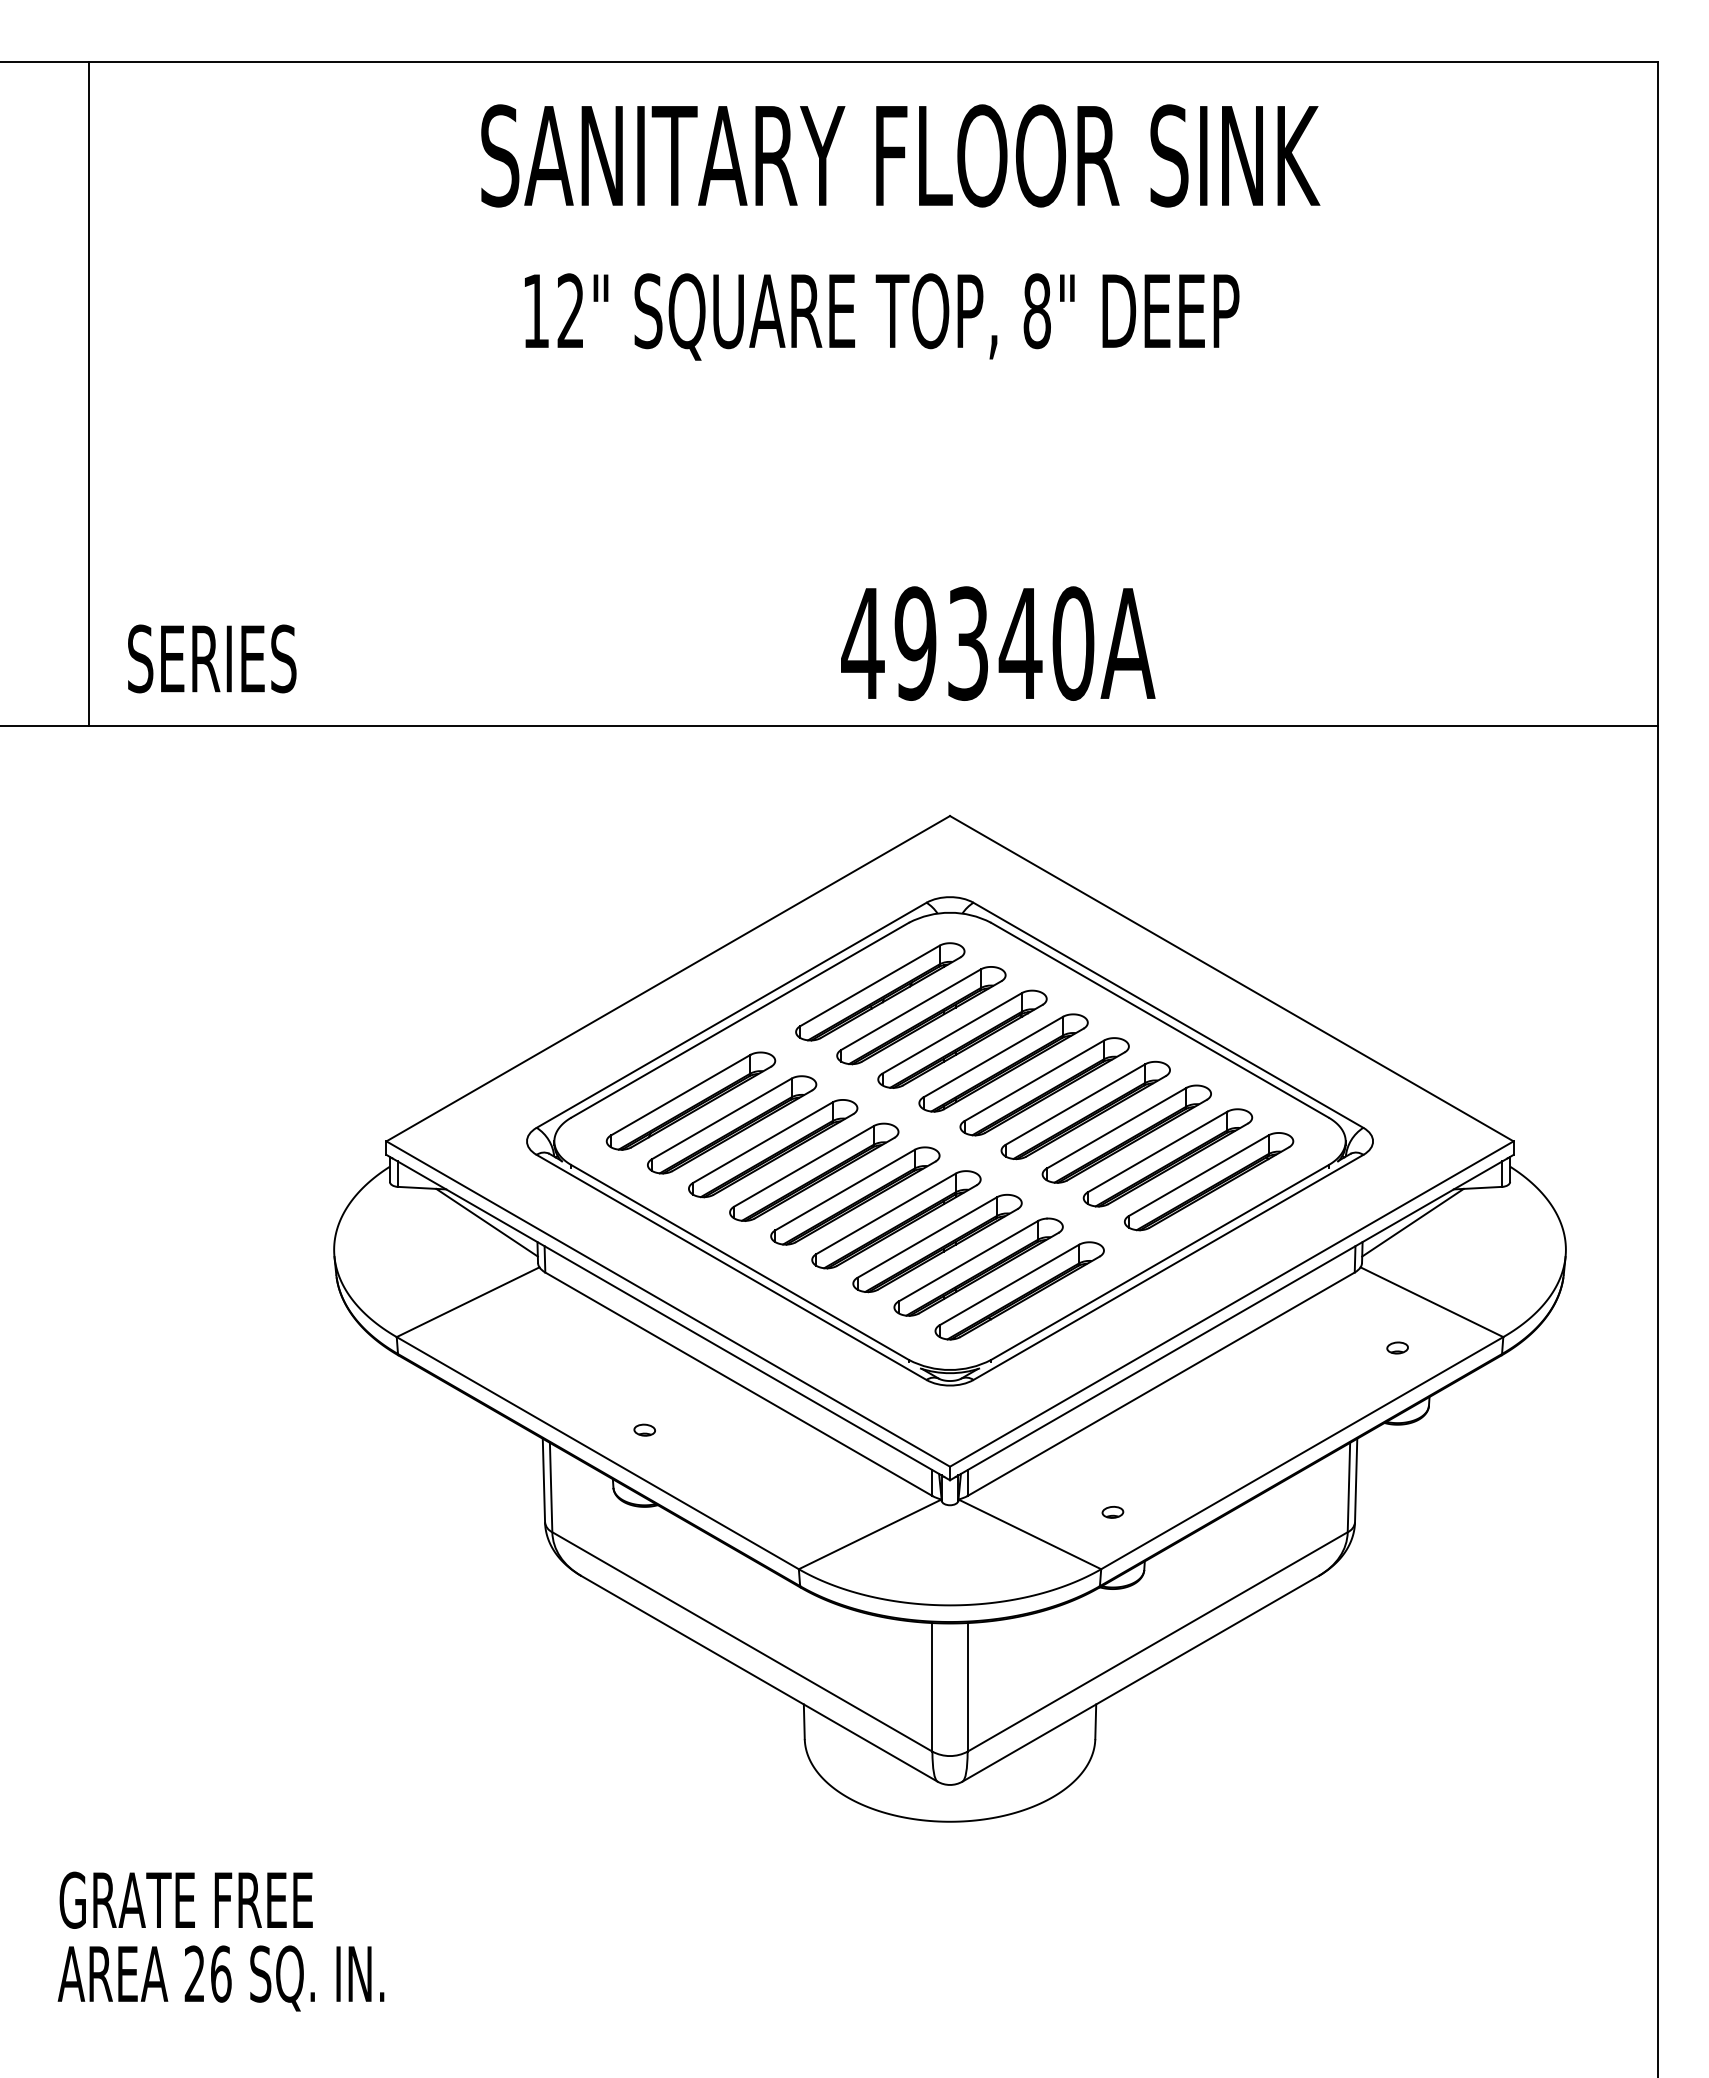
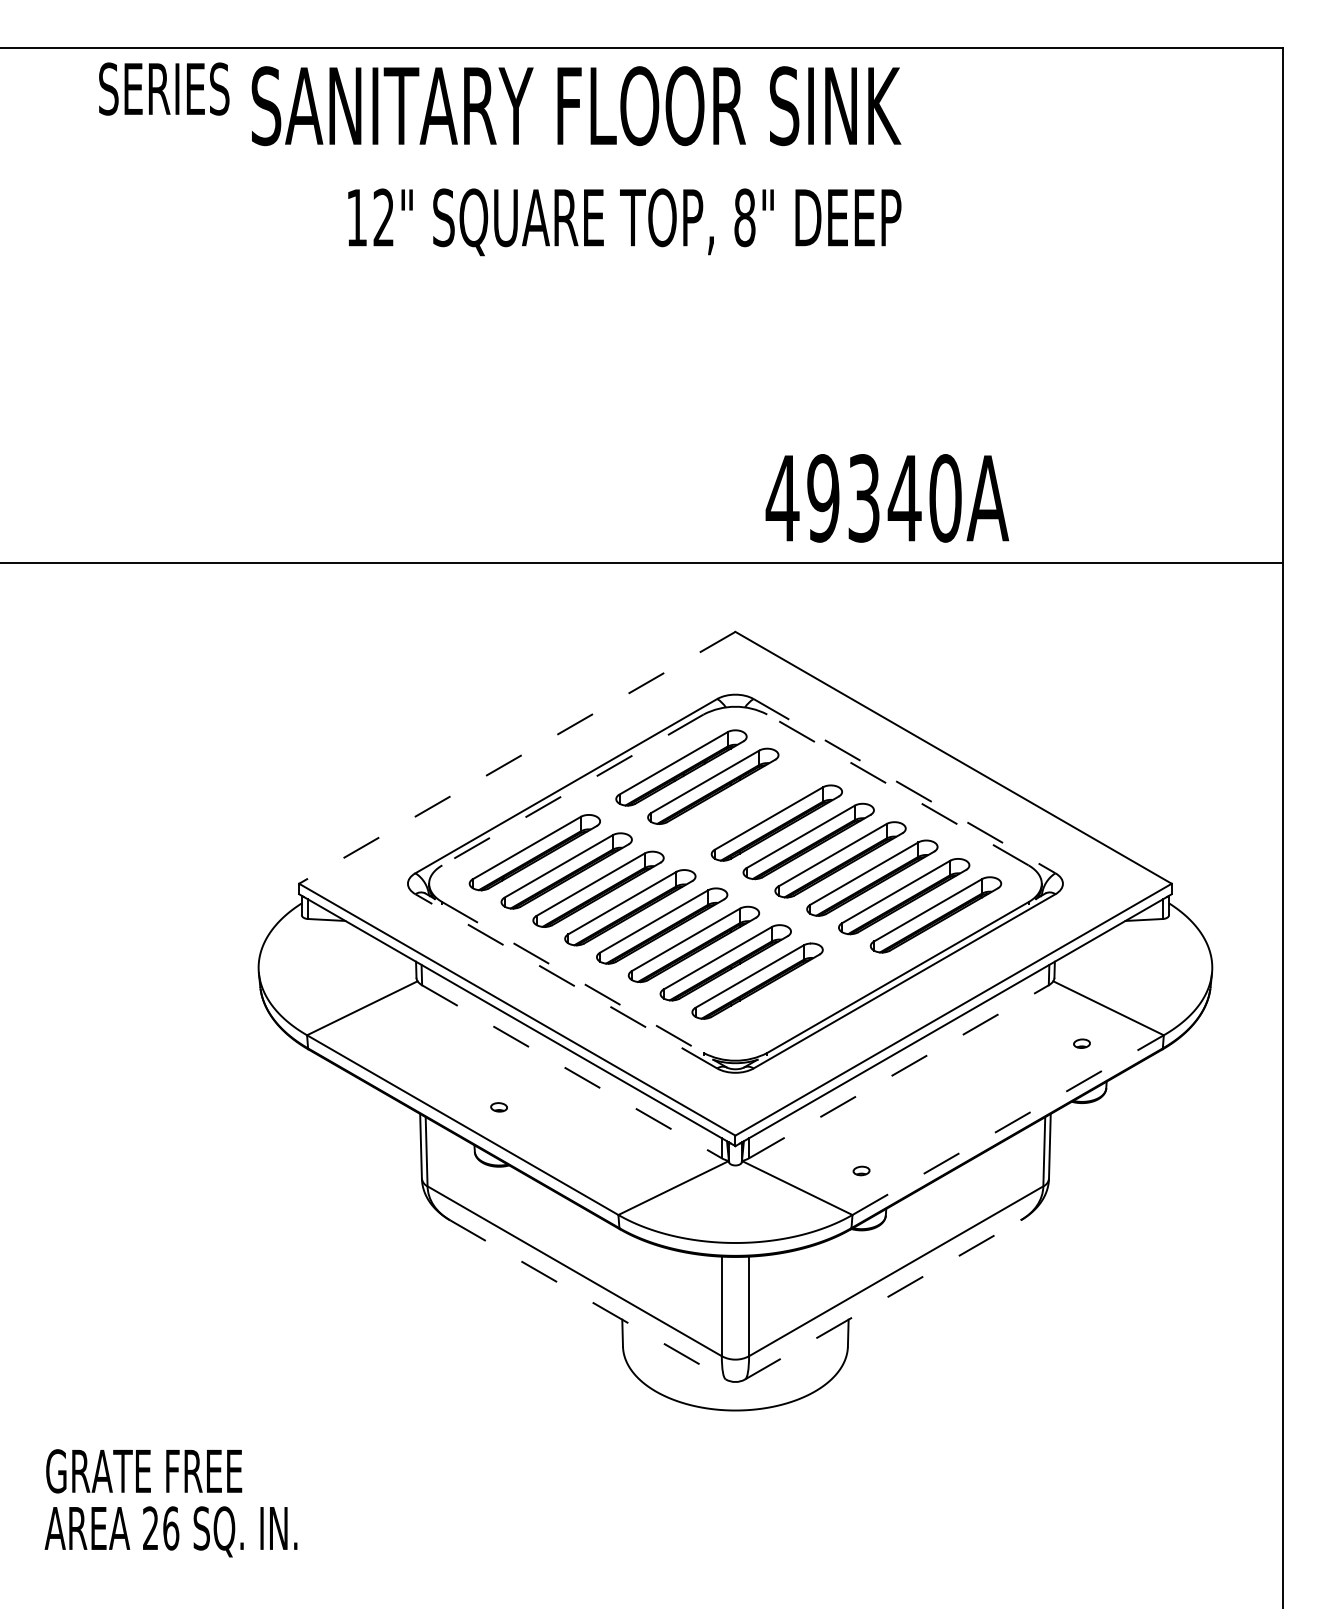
text: (900, 155) -> (576, 105), moved
text: (882, 316) -> (625, 221), moved
line: (88, 394) -> (68, 305), removed
text: (998, 643) -> (887, 498), moved
text: (212, 658) -> (164, 88), moved
line: (667, 978) -> (516, 757), solid -> dashed
line: (1168, 1015) -> (904, 786), solid -> dashed
line: (740, 1020) -> (573, 790), solid -> dashed
line: (1159, 1020) -> (897, 790), solid -> dashed
part: (962, 1038) -> (745, 804), removed
line: (486, 1222) -> (376, 946), removed
line: (1412, 1222) -> (1093, 946), removed
line: (740, 1262) -> (573, 977), solid -> dashed
line: (731, 1267) -> (566, 981), solid -> dashed
part: (1019, 1290) -> (789, 999), removed
line: (739, 1384) -> (572, 1071), solid -> dashed
line: (1161, 1384) -> (899, 1071), solid -> dashed
line: (1302, 1452) -> (1008, 1124), solid -> dashed
line: (759, 1678) -> (587, 1299), solid -> dashed
line: (1140, 1678) -> (882, 1299), solid -> dashed

